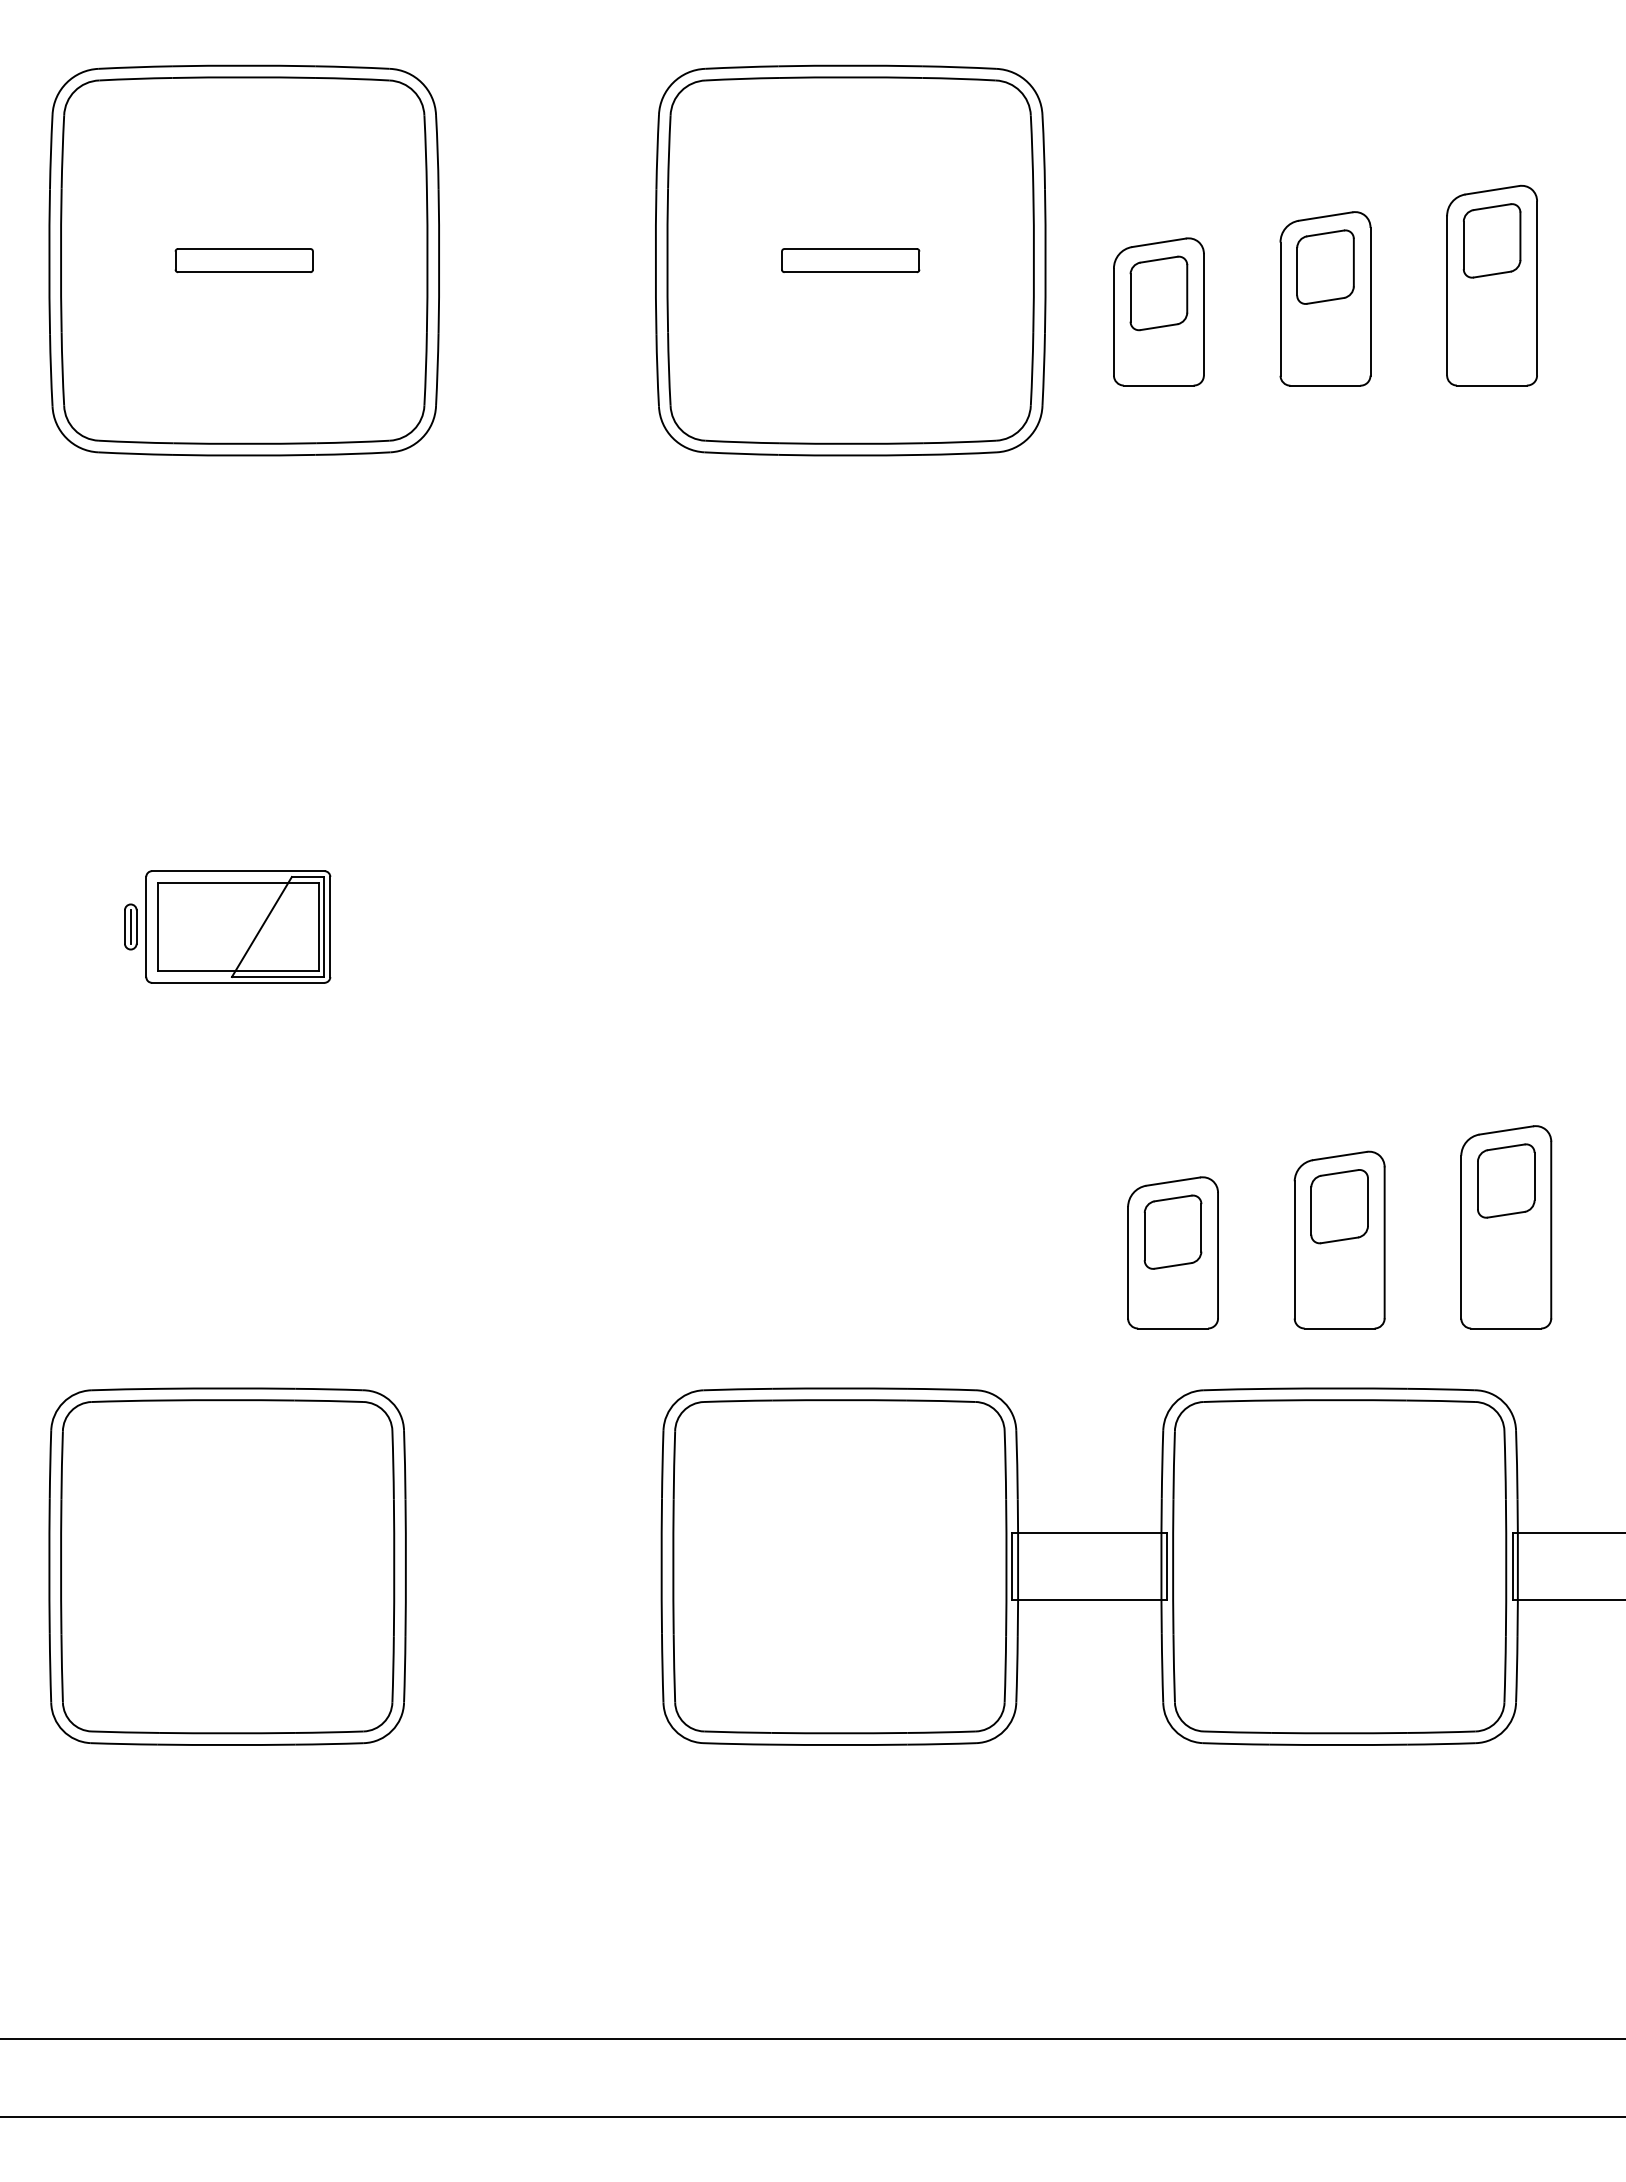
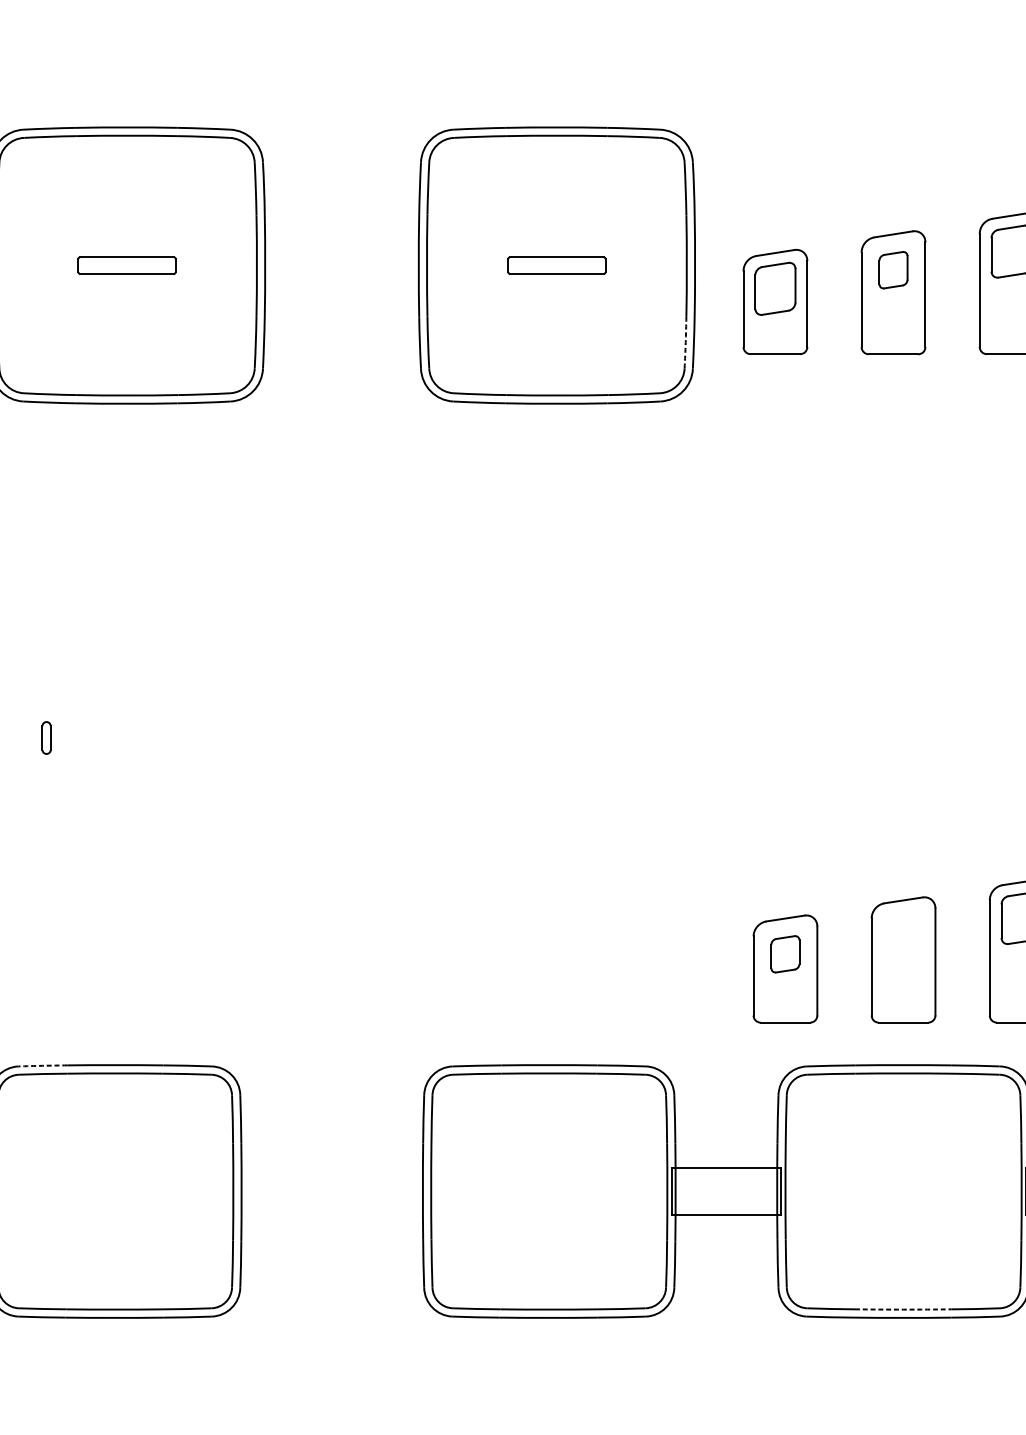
part: (1325, 266) -> (893, 269), size x0.7
arc: (1032, 369) -> (685, 342), solid -> dashed
line: (130, 926) -> (46, 737), removed
part: (238, 926) -> (122, 737), removed
part: (1339, 1206) -> (903, 936), removed
part: (1172, 1231) -> (785, 953), size x0.7
arc: (125, 1389) -> (42, 1065), solid -> dashed
arc: (1339, 1733) -> (903, 1309), solid -> dashed

